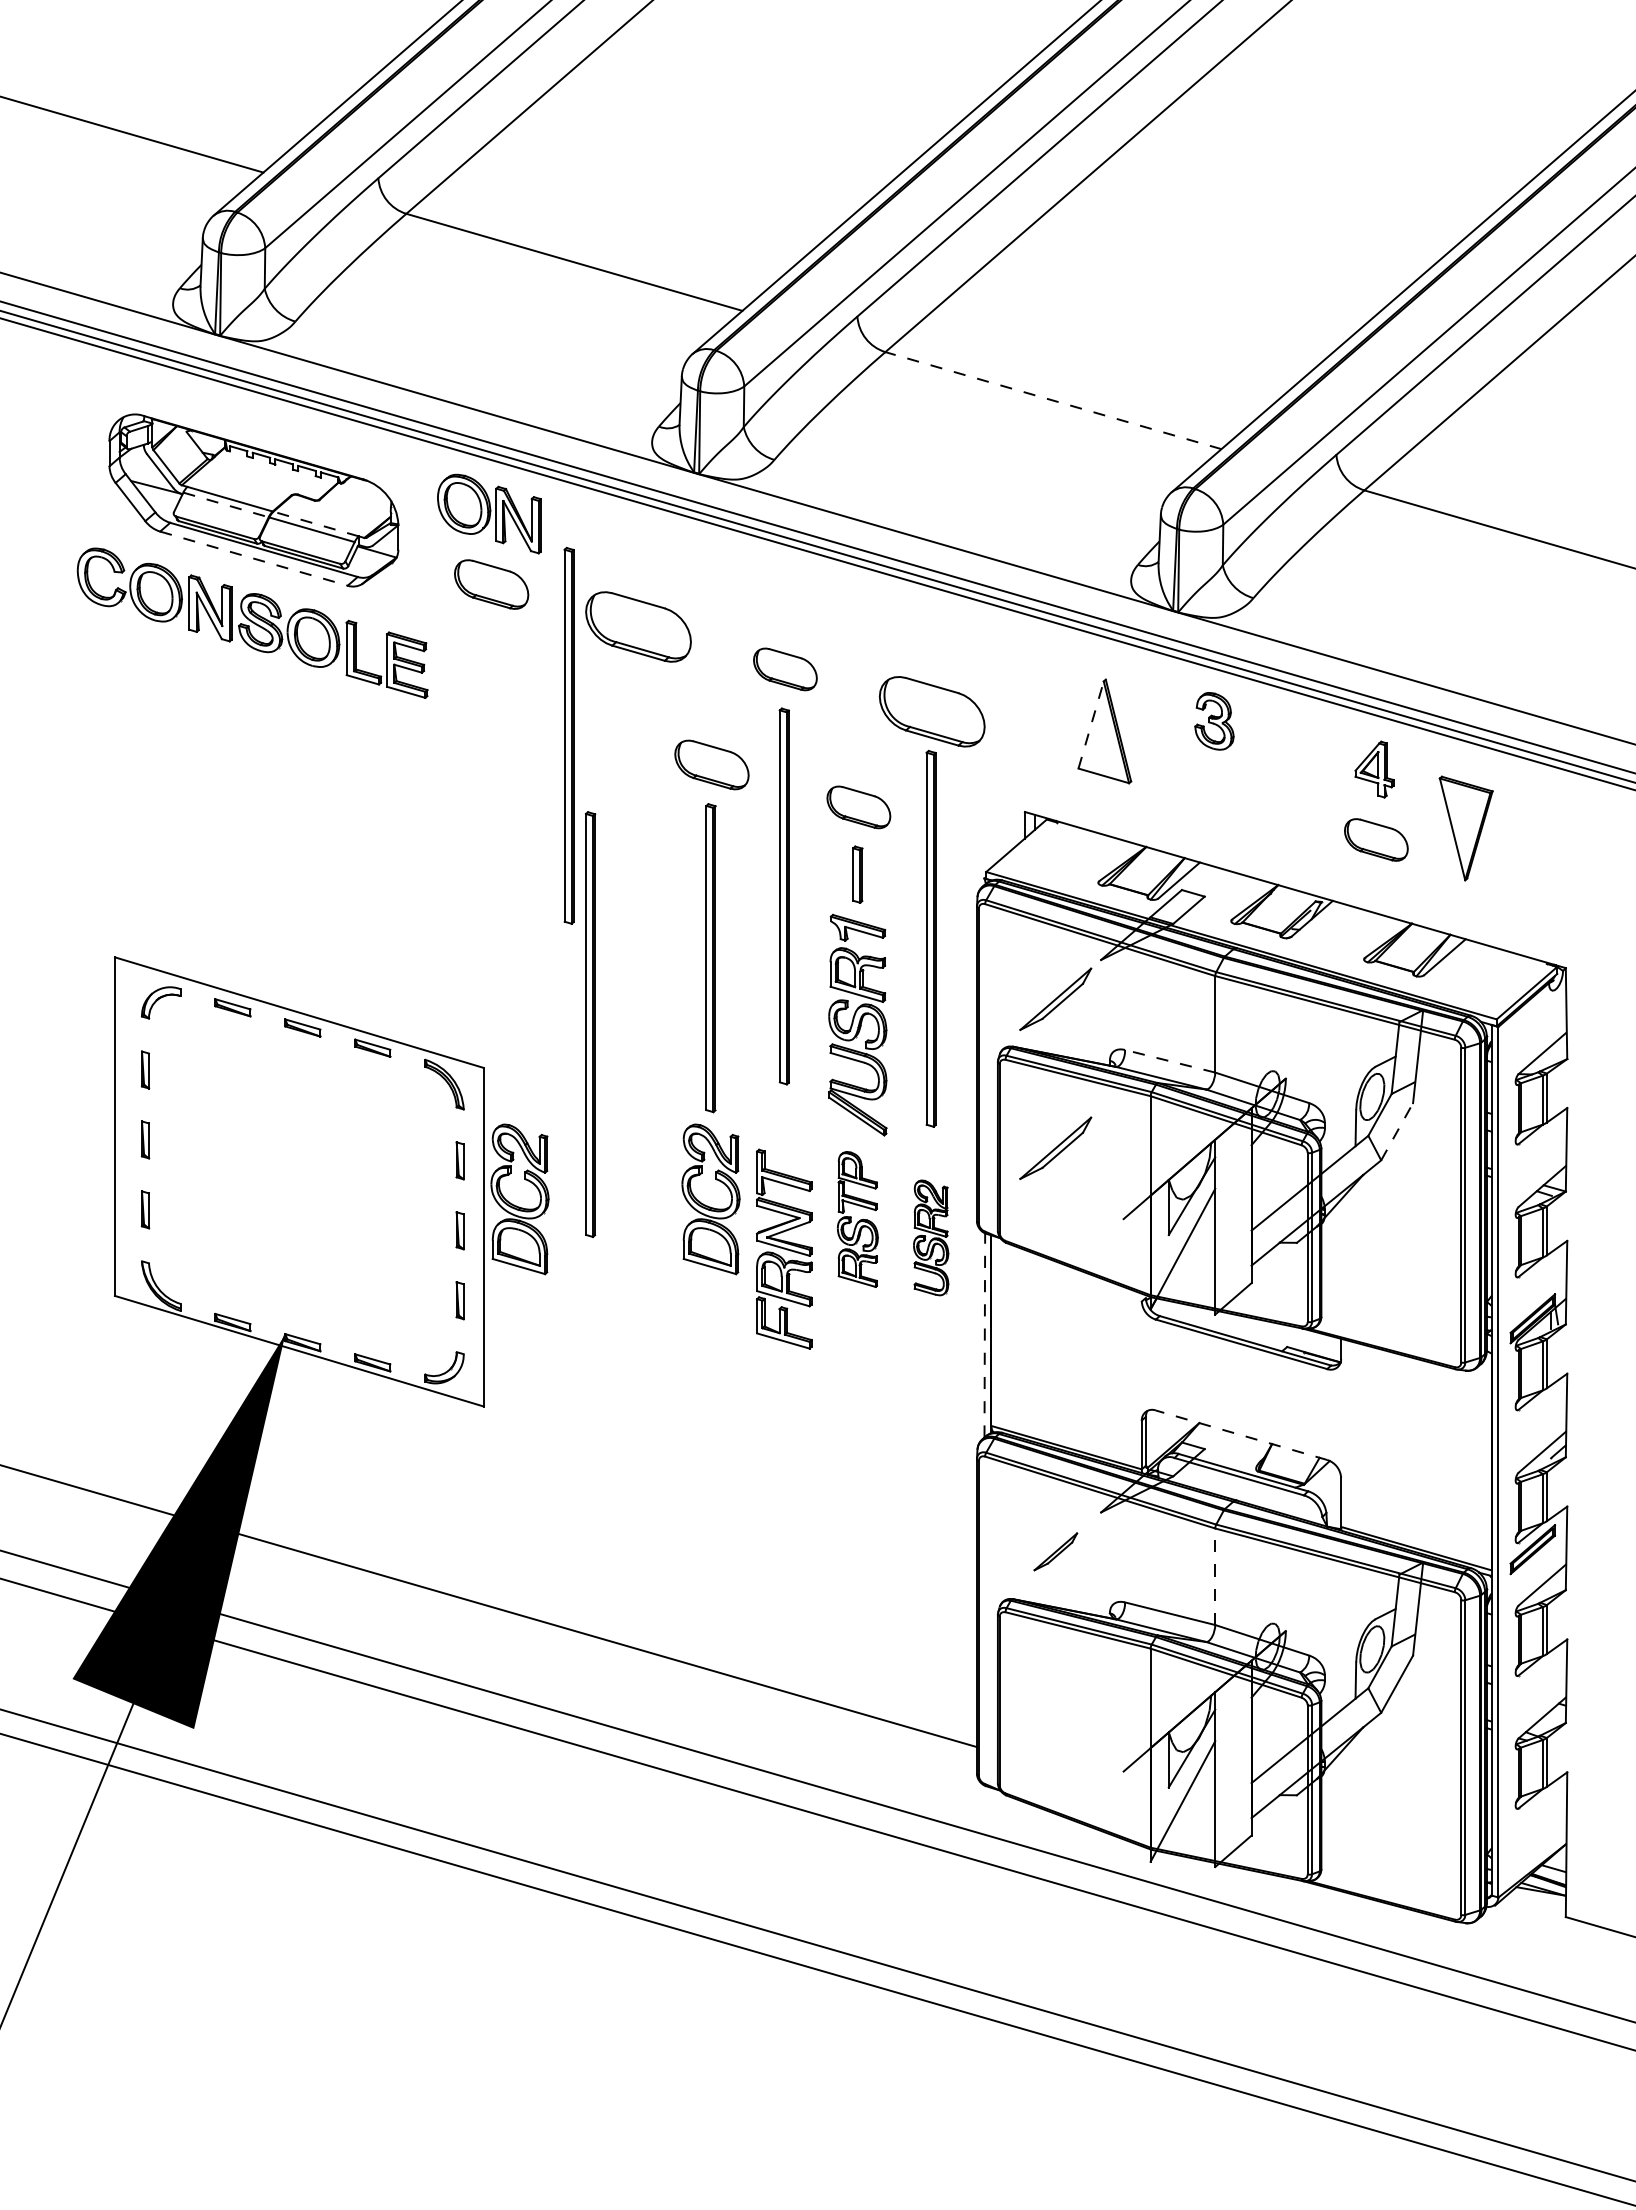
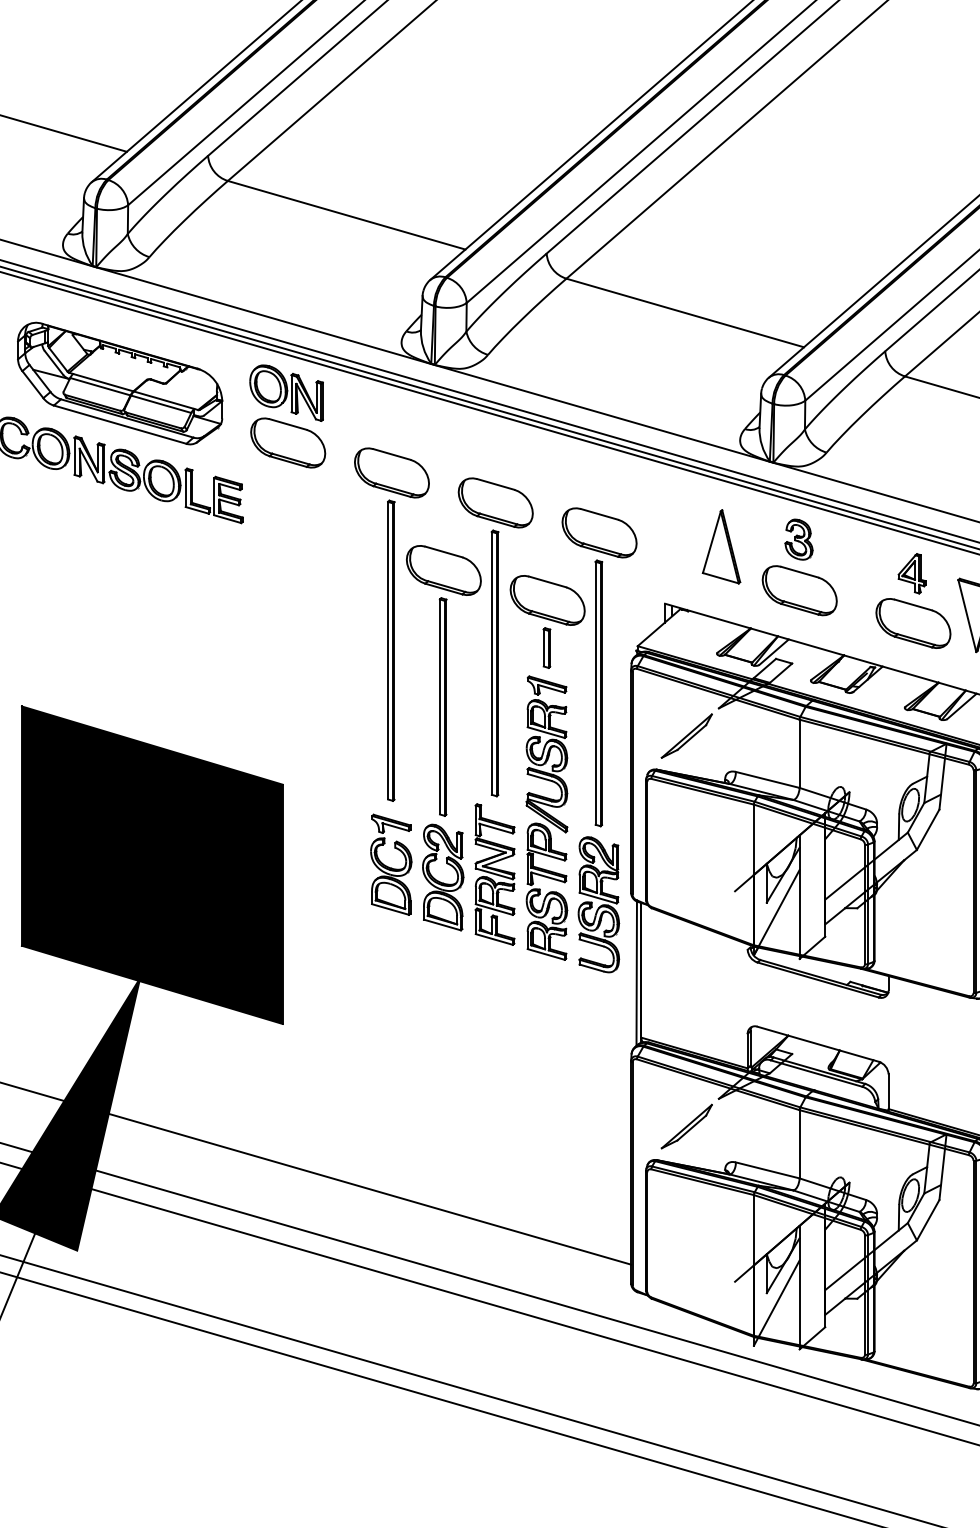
line: (1053, 400) -> (685, 312), dashed -> solid
line: (226, 505) -> (100, 387), dashed -> solid
line: (315, 523) -> (163, 399), dashed -> solid
line: (253, 558) -> (119, 424), dashed -> solid
part: (491, 584) -> (288, 442), size x1.43
part: (785, 669) -> (495, 503), size x1.67
line: (1091, 724) -> (712, 541), dashed -> solid
part: (568, 735) -> (342, 549), removed
part: (711, 764) -> (443, 570), size x1.43
part: (1215, 793) -> (799, 590), added
part: (858, 807) -> (547, 600), size x1.67
part: (1376, 839) -> (913, 623), size x1.67
part: (590, 1024) -> (391, 650), moved
line: (1169, 1061) -> (767, 780), dashed -> solid
line: (1397, 1131) -> (928, 829), dashed -> solid
part: (1055, 1147) -> (686, 840), removed
fill: (298, 1181) -> (151, 864), added
part: (637, 1181) -> (391, 864), added
part: (516, 1205) -> (305, 881), removed
part: (857, 1219) -> (546, 891), size x1.43
part: (930, 1237) -> (598, 904), size x1.67
part: (784, 1248) -> (495, 874), moved
line: (984, 1334) -> (636, 973), dashed -> solid
line: (1241, 1435) -> (818, 1044), dashed -> solid
part: (1055, 1551) -> (686, 1126), size x1.67
line: (1215, 1576) -> (799, 1144), dashed -> solid

